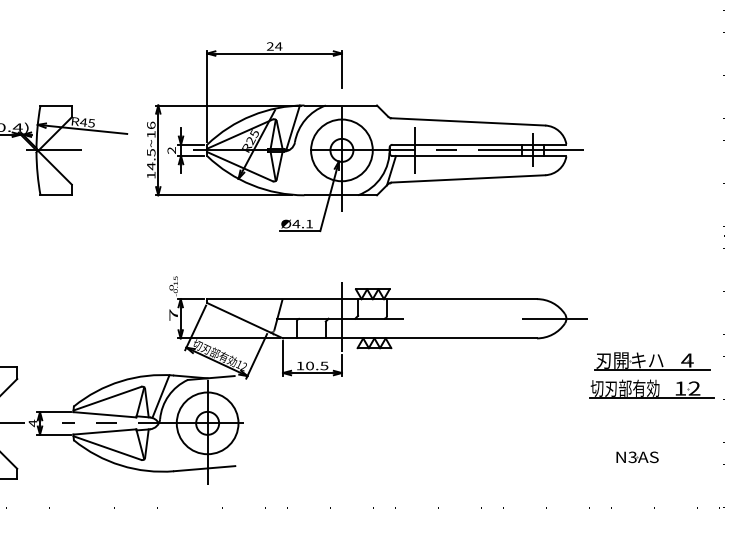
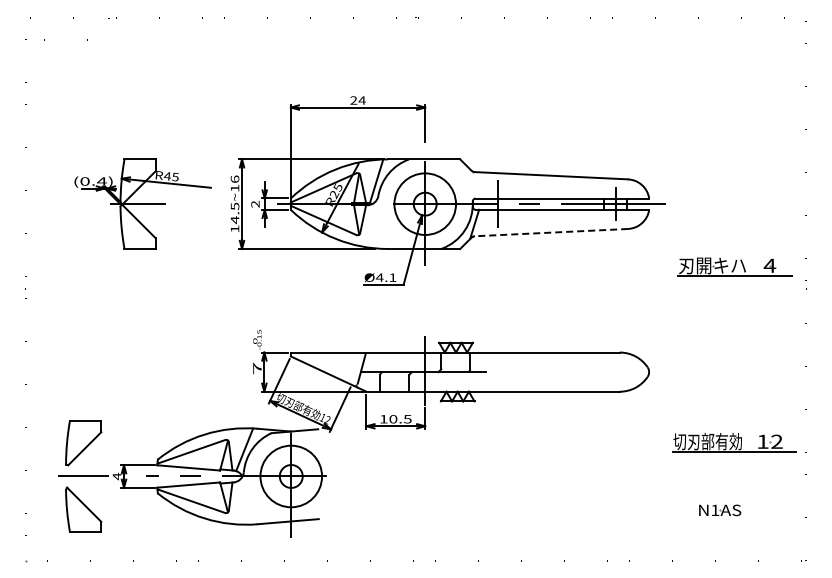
line: (468, 178) -> (551, 232), solid -> dashed
line: (554, 319) -> (637, 372), removed
part: (651, 361) -> (734, 266), moved
text: (632, 457) -> (715, 510), N3AS -> N1AS

